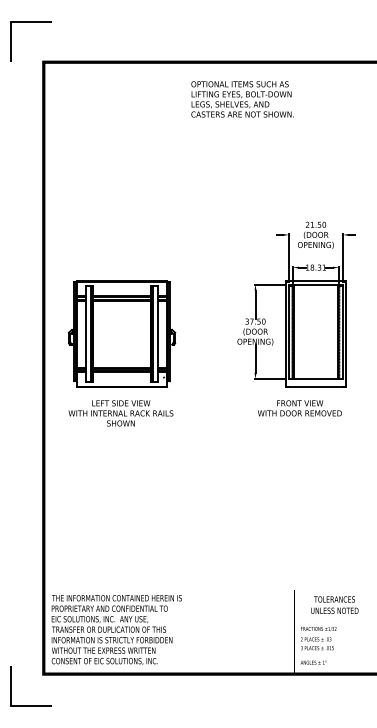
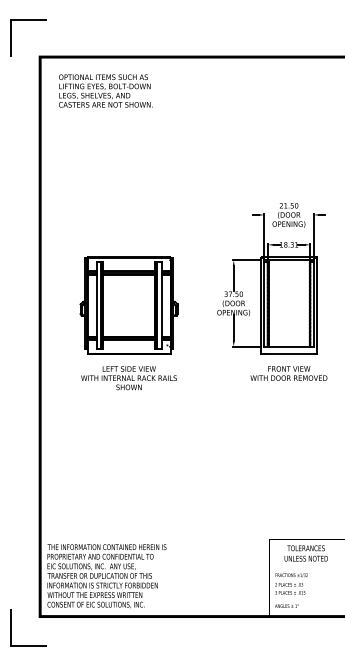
text: (242, 99) -> (105, 91), moved
part: (122, 333) -> (129, 305), moved
text: (299, 408) -> (288, 373), moved
text: (120, 413) -> (128, 378), moved

